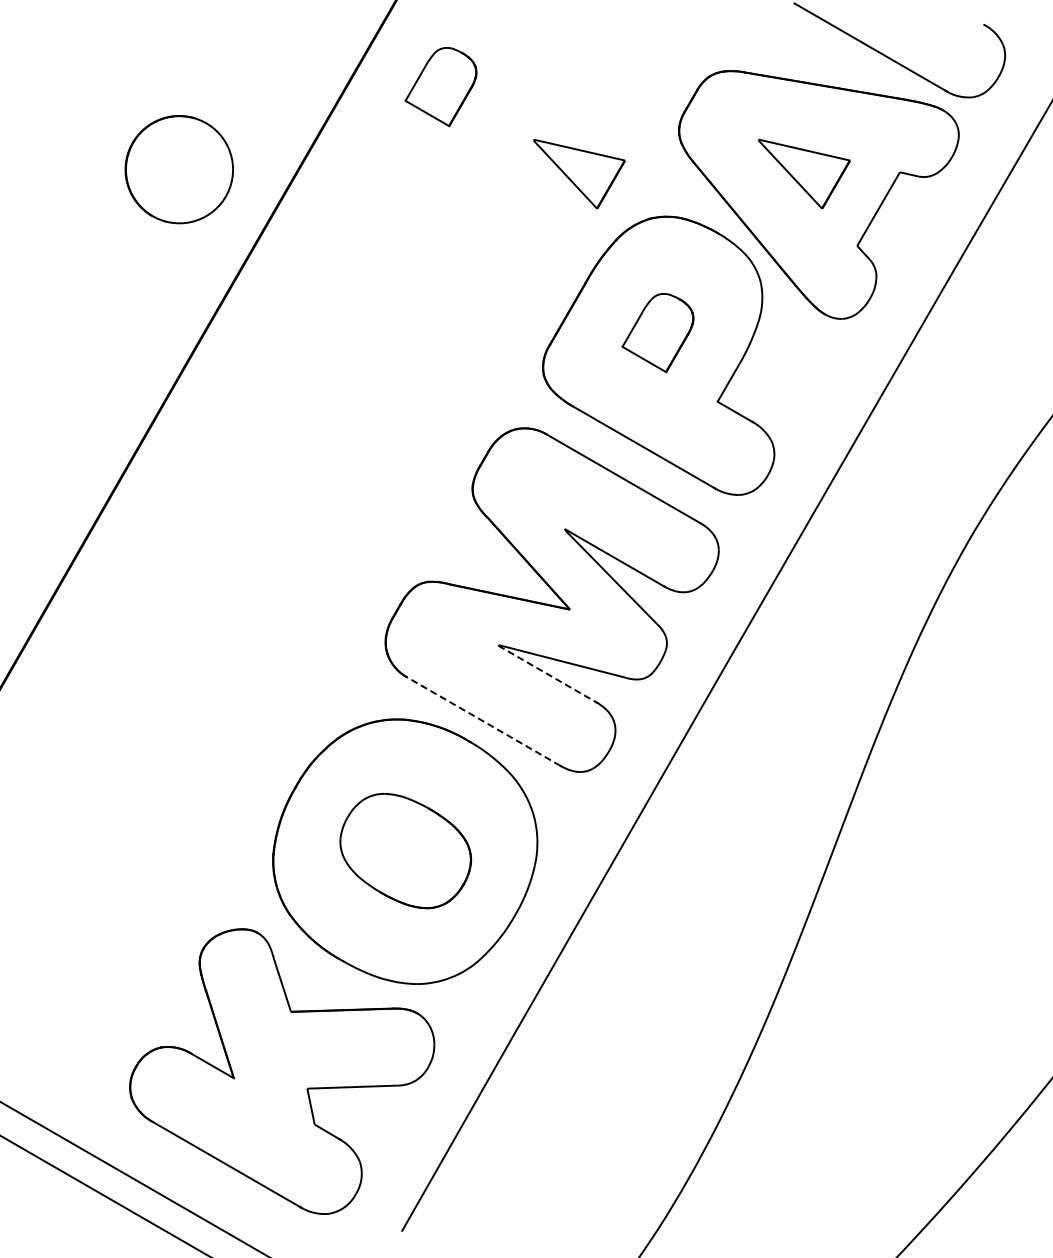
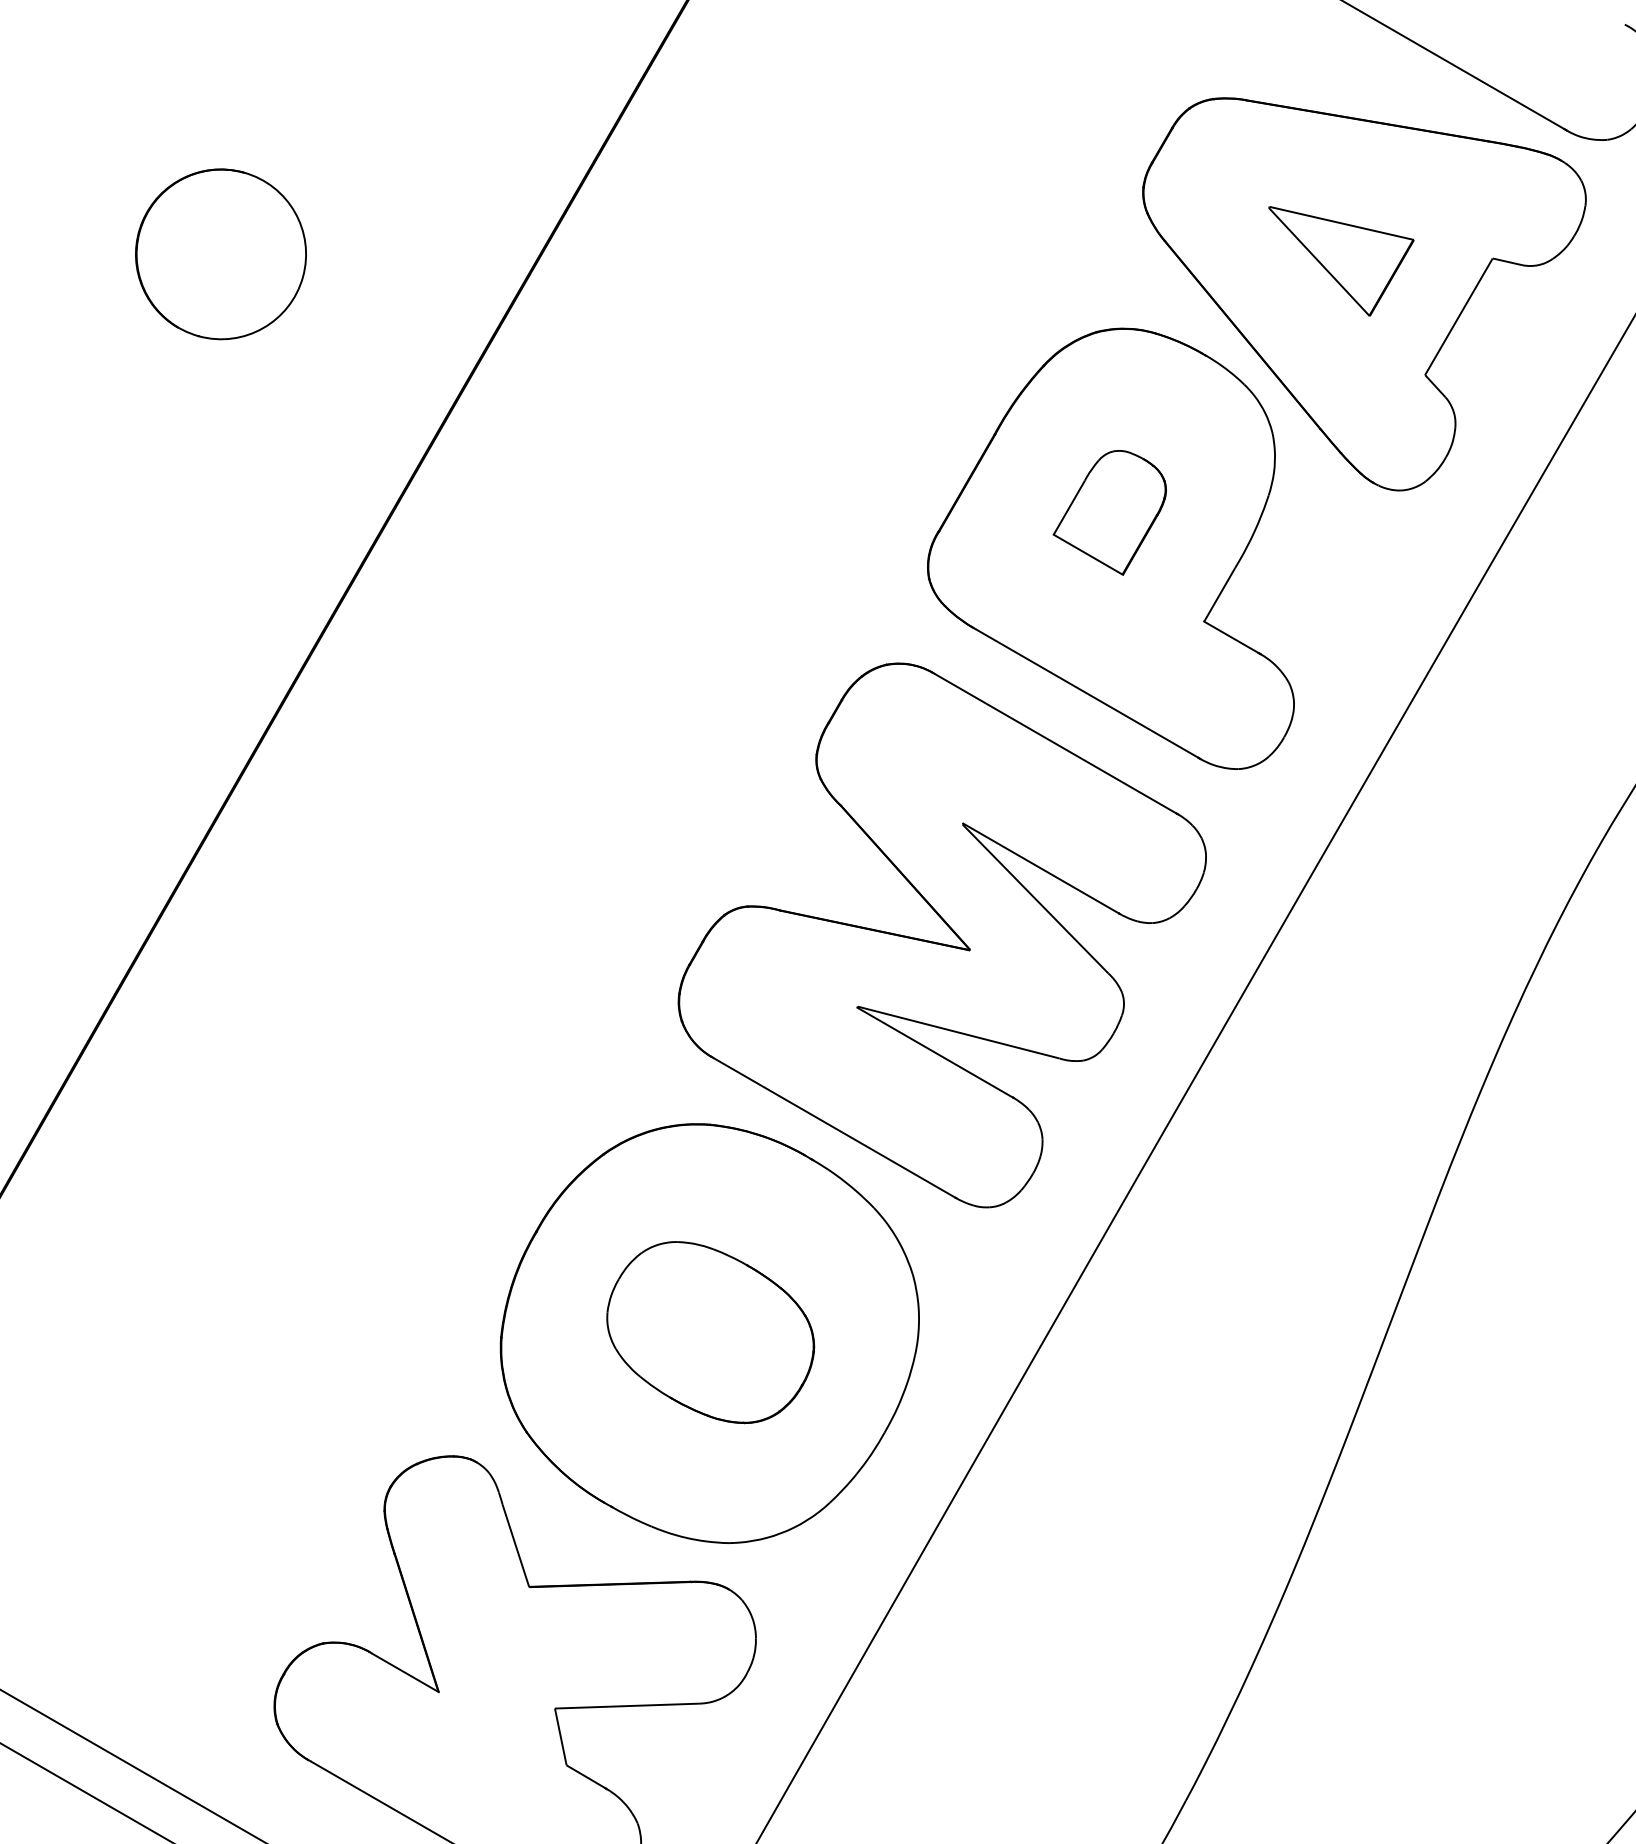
part: (440, 87) -> (765, 124), removed
part: (178, 169) -> (219, 254), moved
part: (579, 173) -> (985, 260), removed
line: (547, 674) -> (934, 1053), dashed -> solid
line: (483, 721) -> (833, 1127), dashed -> solid

